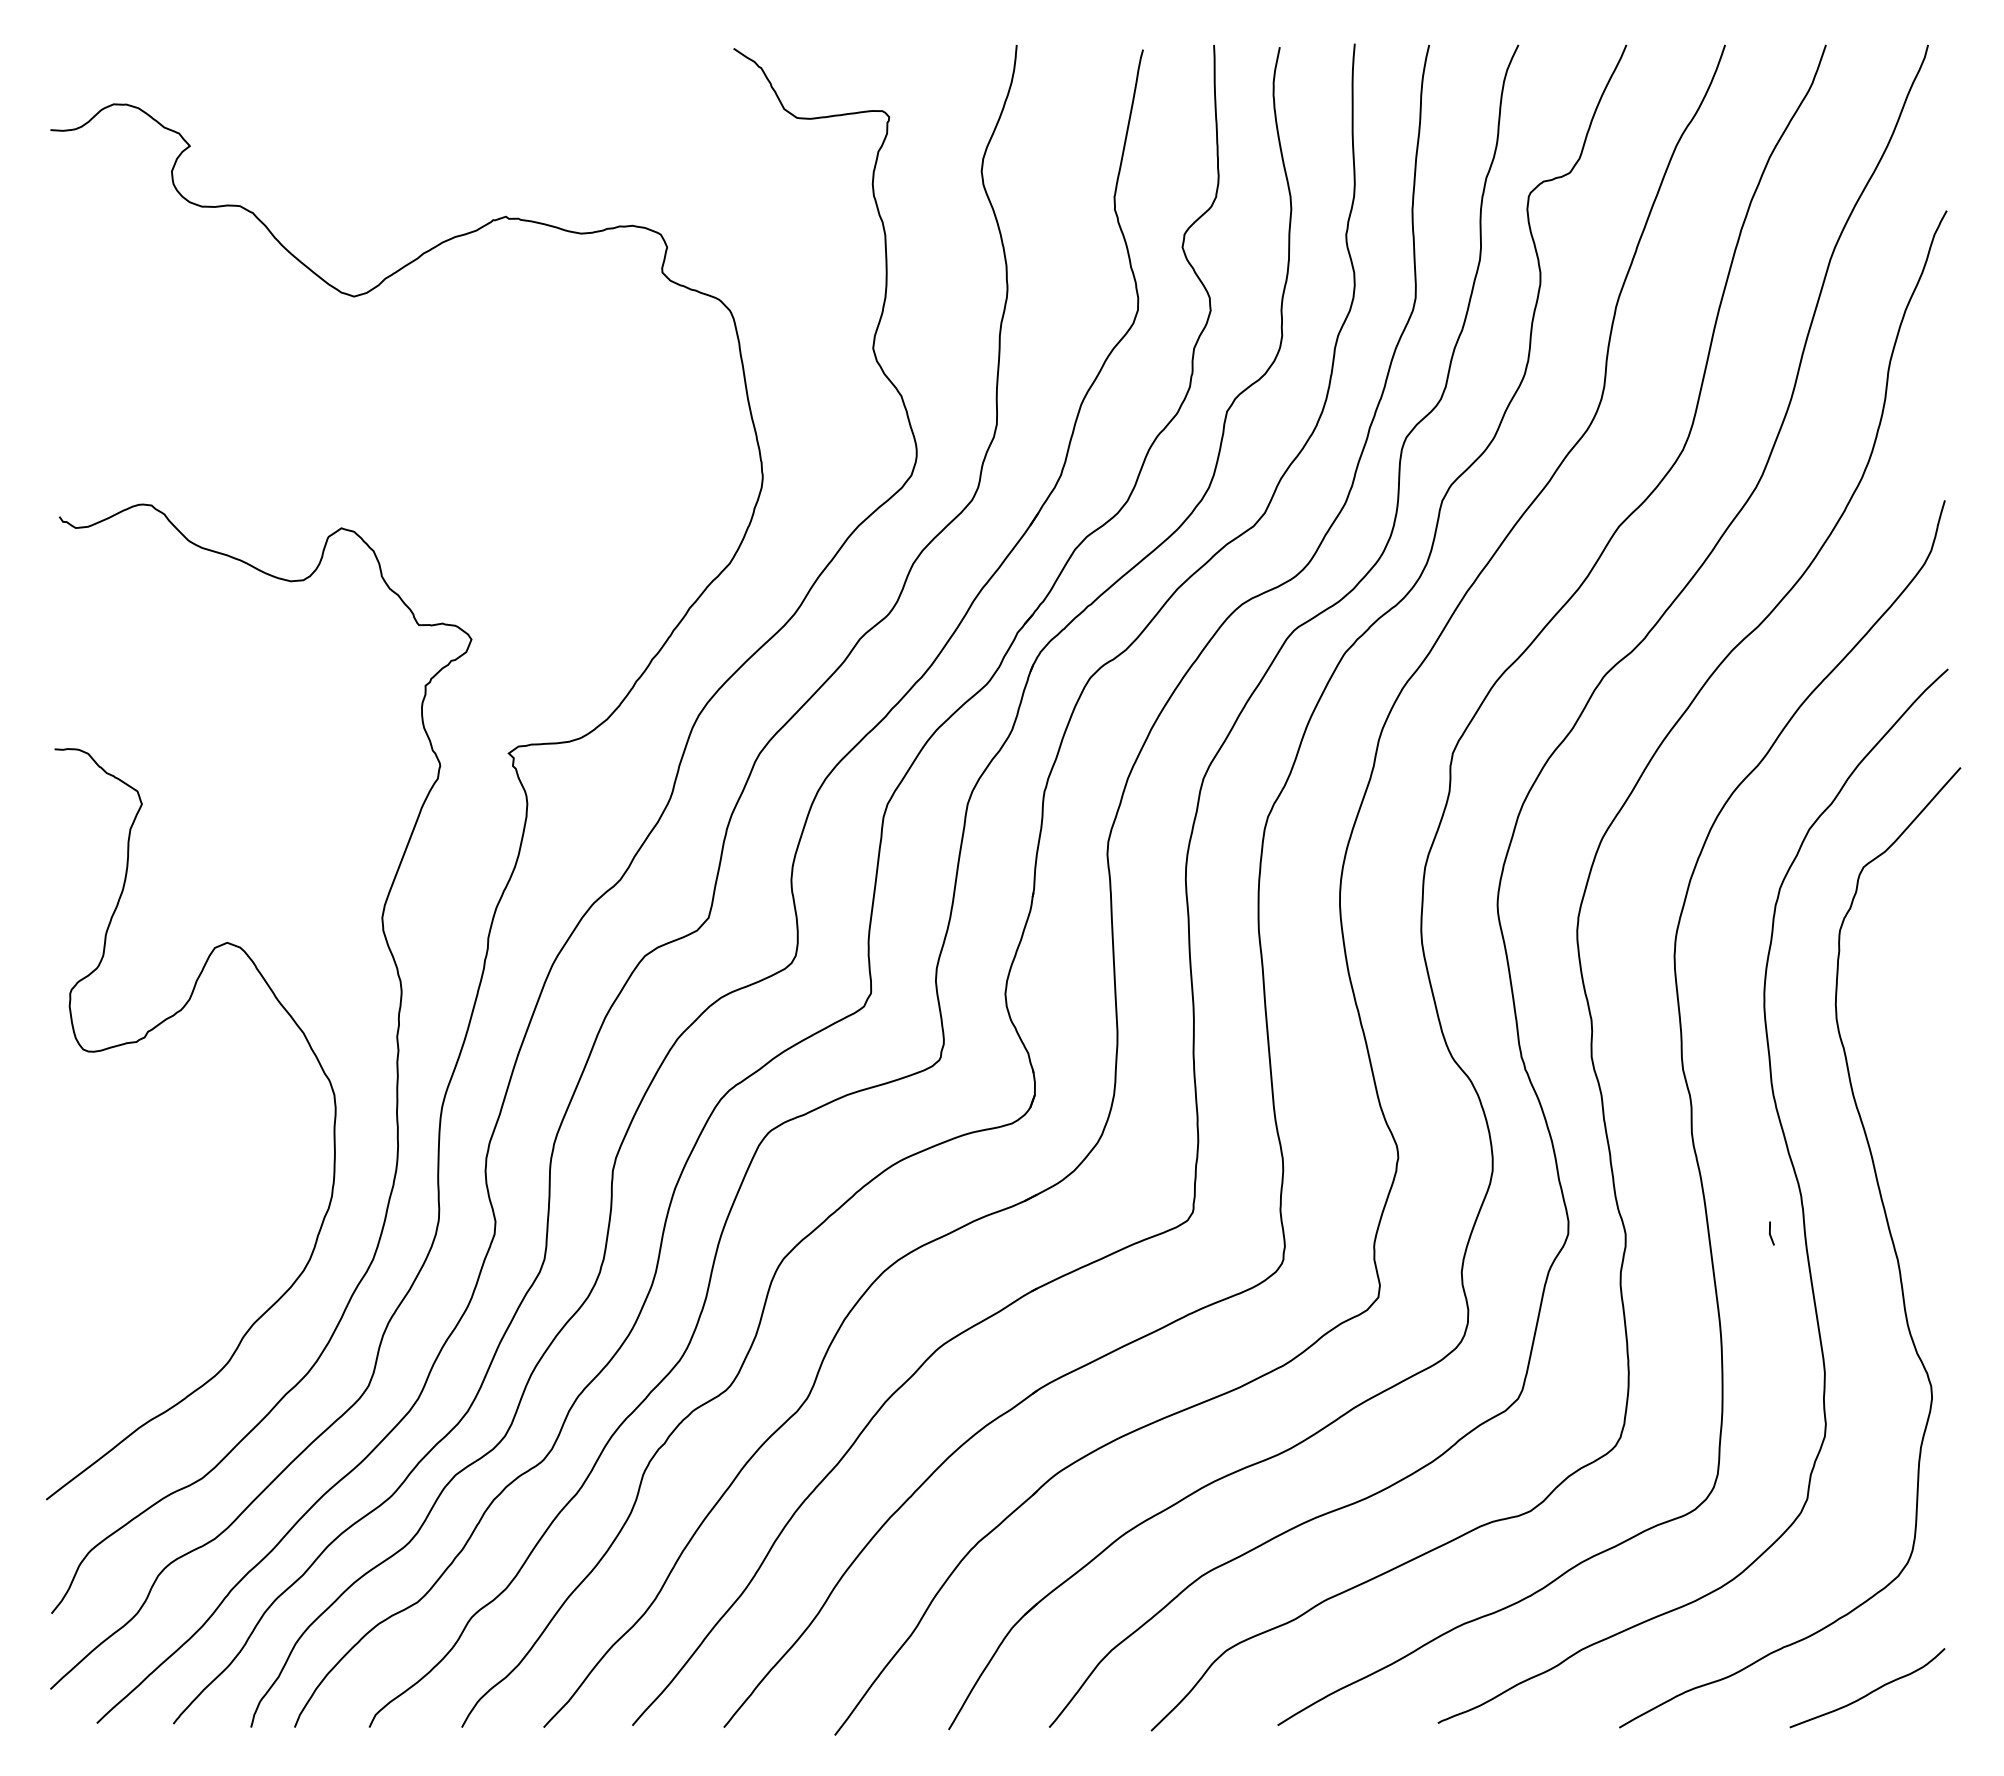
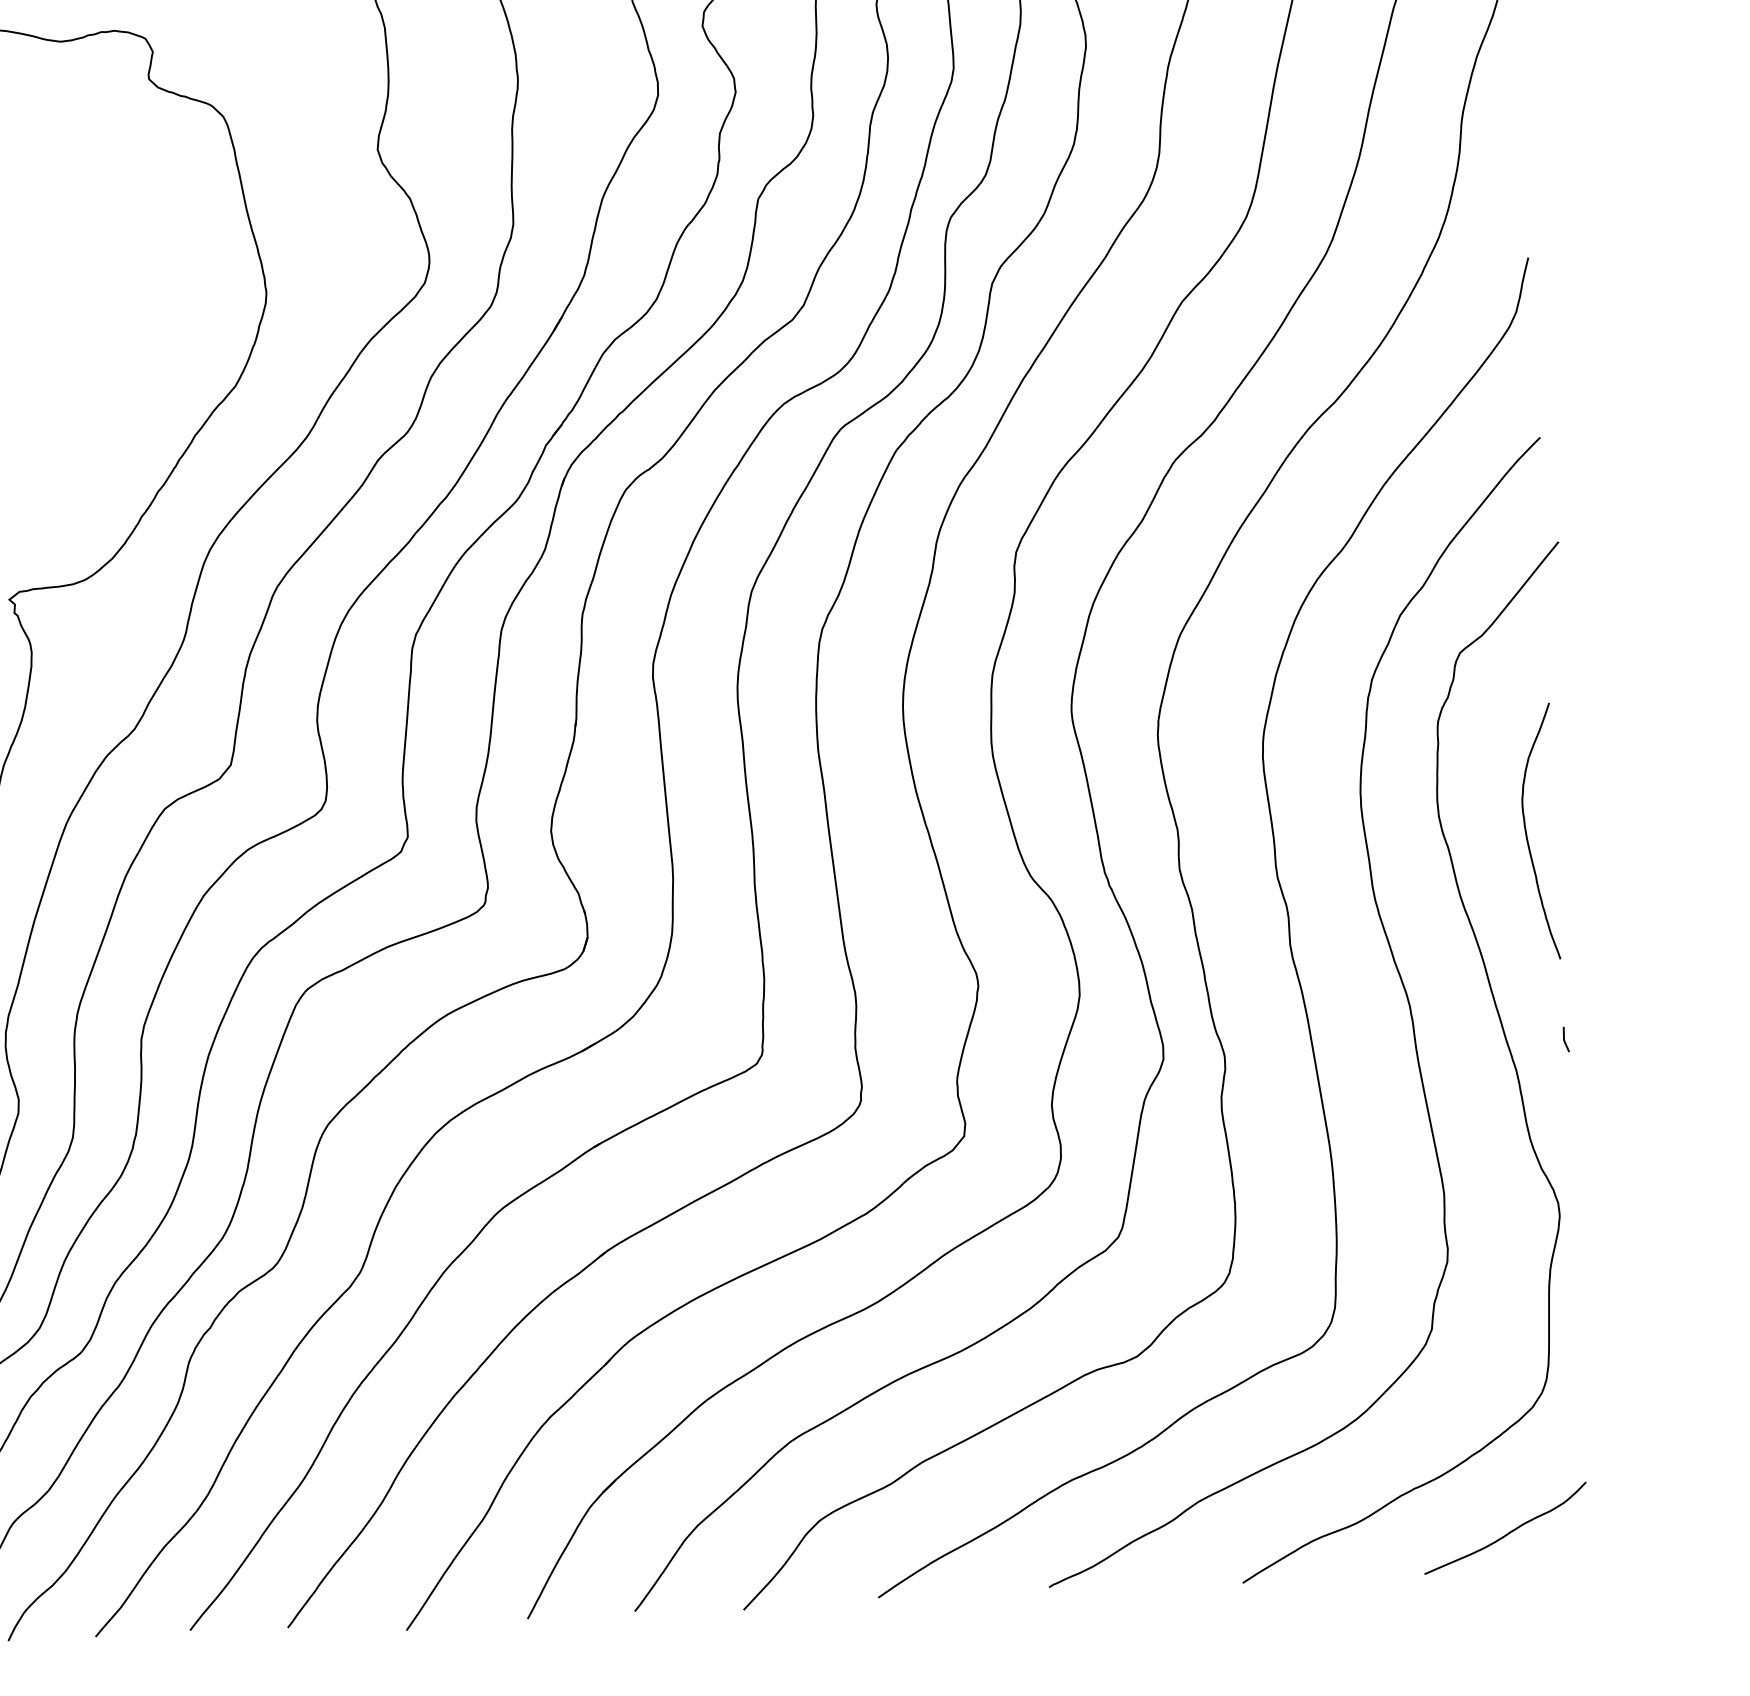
curve: (1918, 1037) -> (1527, 831), added
line: (1770, 1233) -> (1564, 1039), moved

